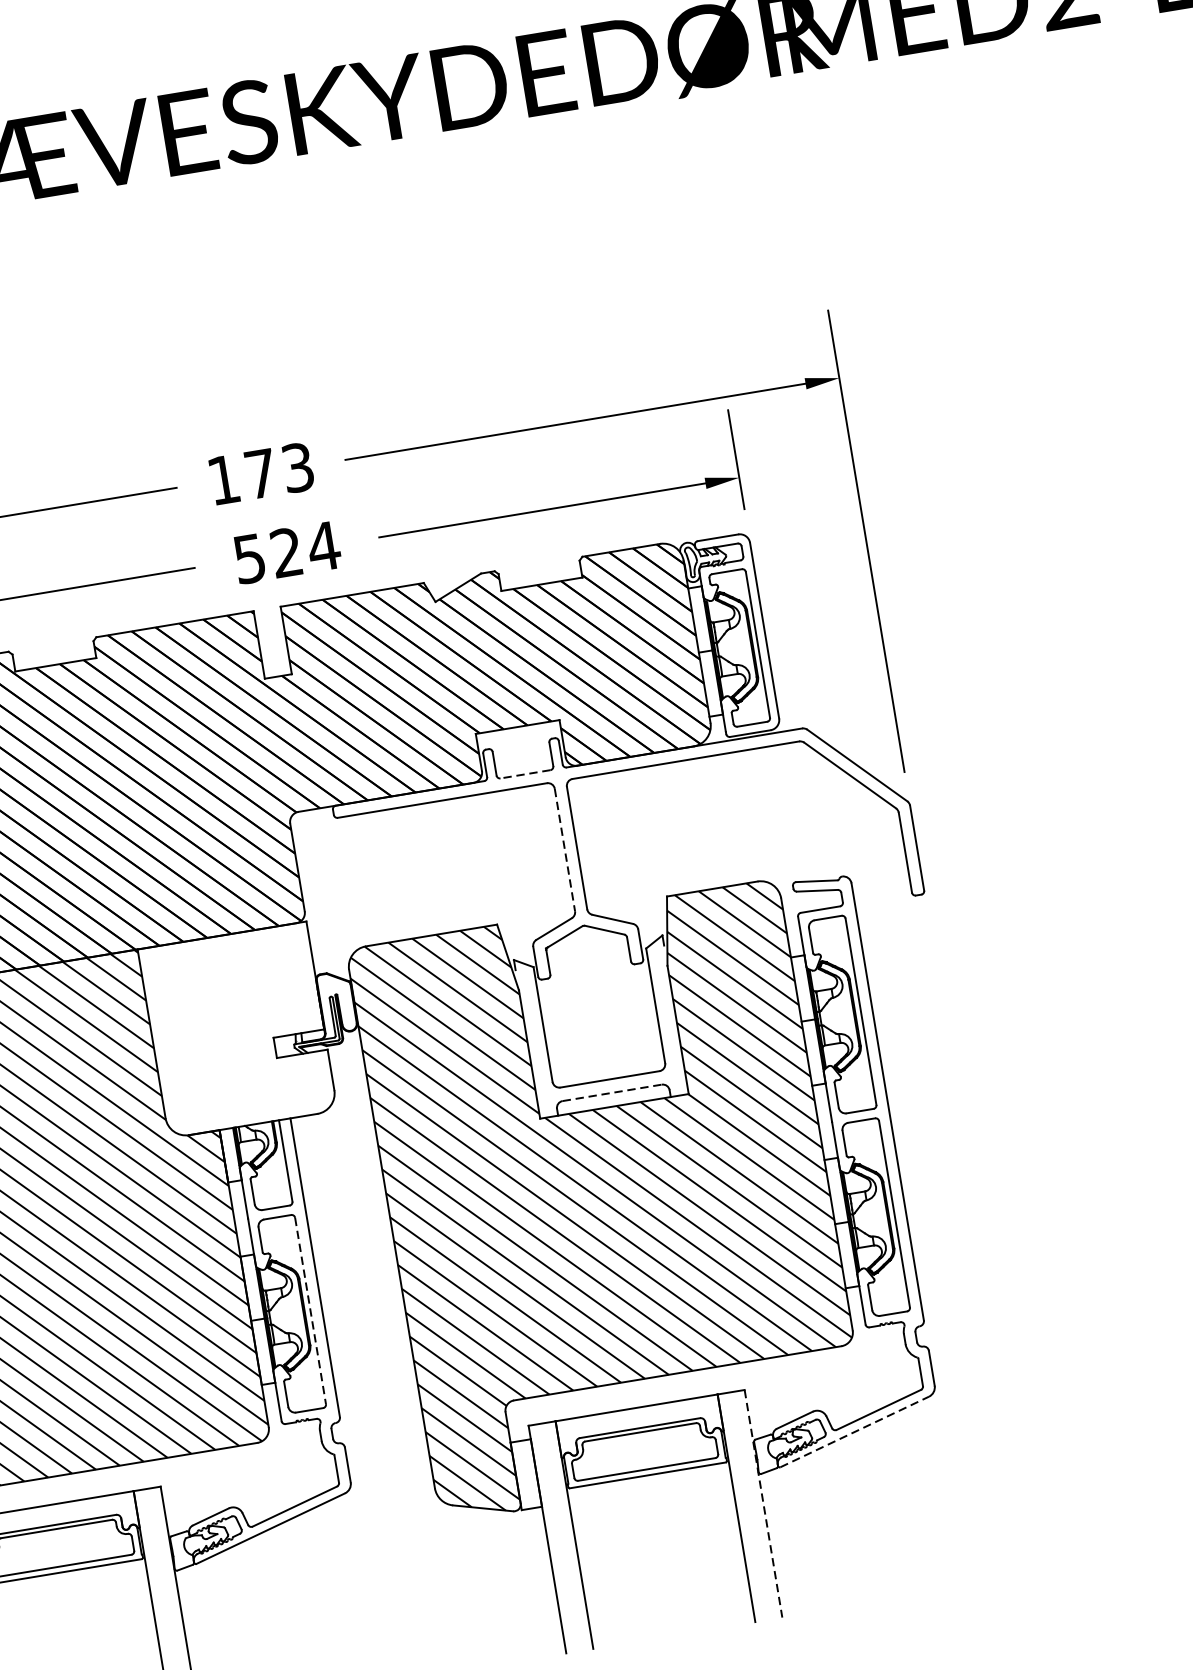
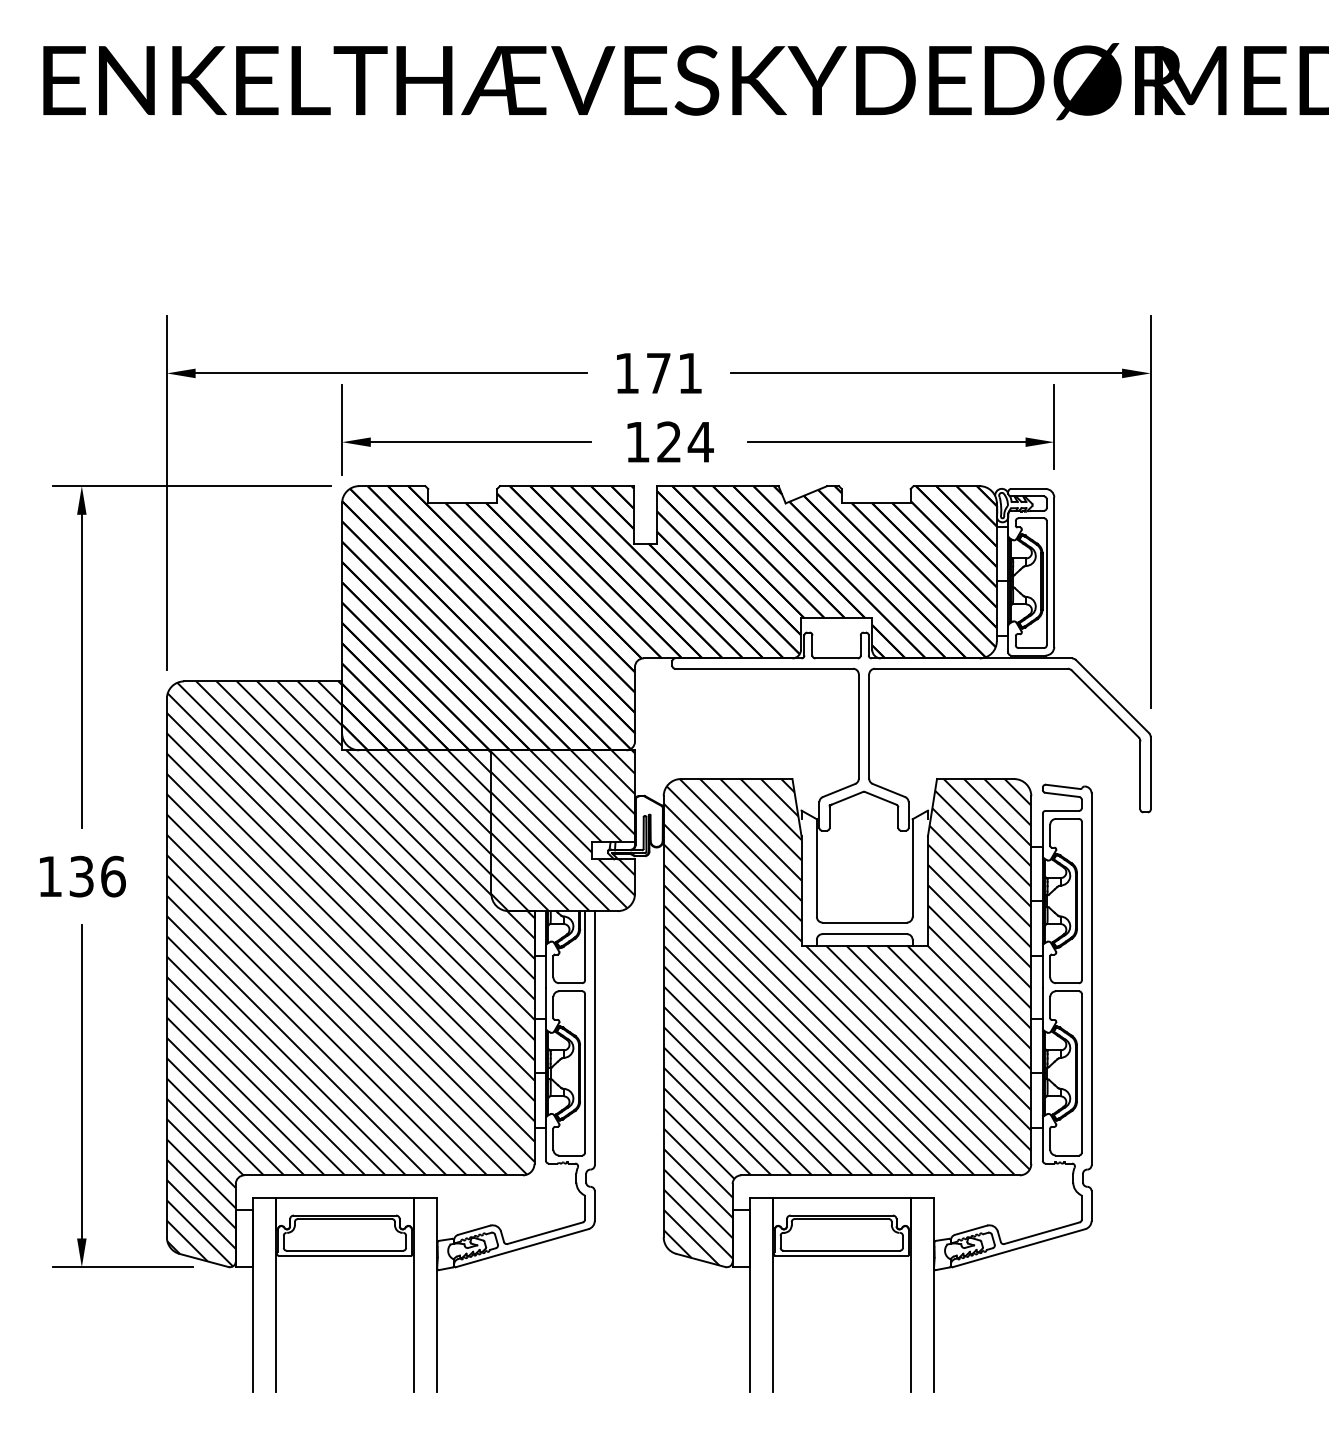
text: (298, 467) -> (690, 373), 173 -> 171
text: (249, 559) -> (637, 442), 524 -> 124
line: (525, 774) -> (836, 658), dashed -> solid
line: (564, 851) -> (858, 727), dashed -> solid
hatch: (237, 1029) -> (563, 830), added
line: (613, 1093) -> (865, 934), dashed -> solid
line: (311, 1311) -> (585, 1073), dashed -> solid
line: (855, 1432) -> (1019, 1248), dashed -> solid
line: (763, 1504) -> (933, 1295), dashed -> solid

